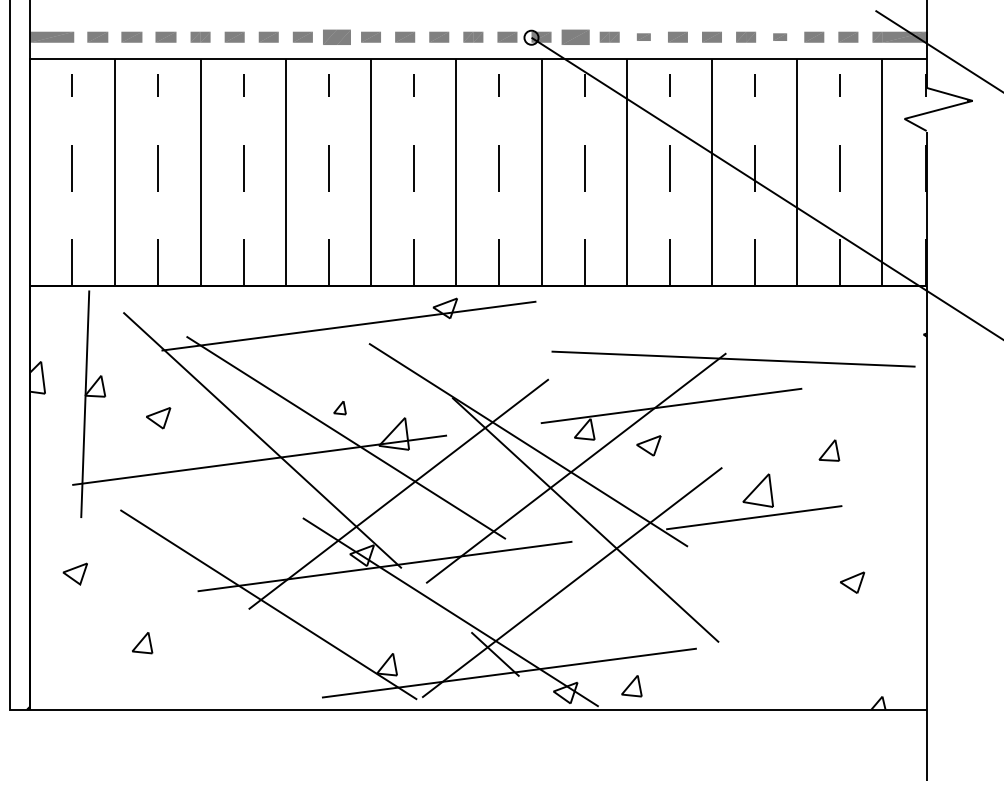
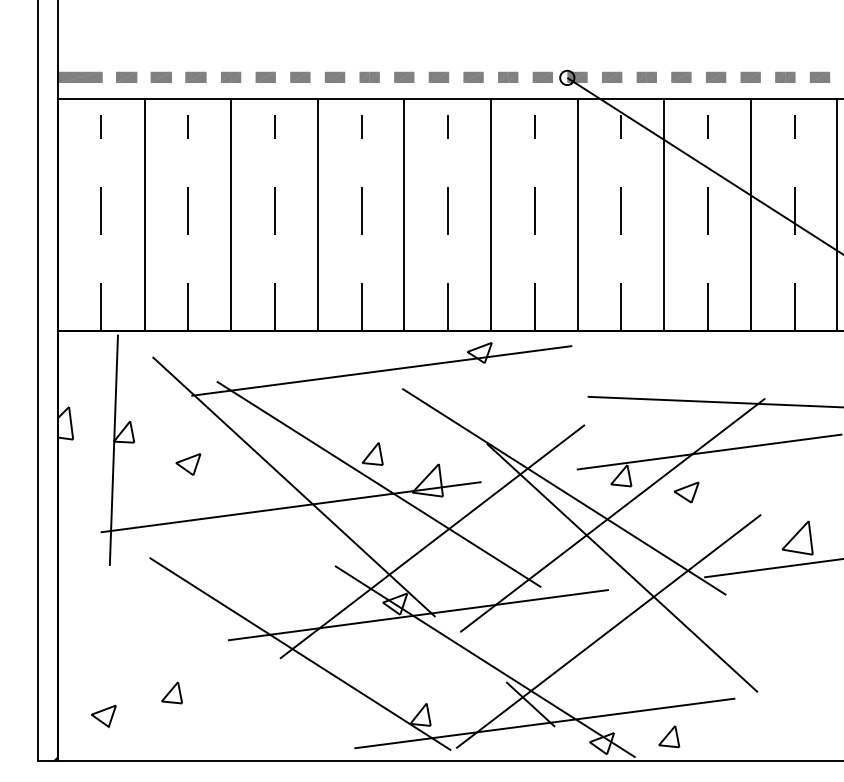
part: (336, 36) -> (369, 76), size x0.71
part: (575, 36) -> (612, 76), size x0.71
part: (643, 36) -> (681, 76), size x1.43
part: (779, 36) -> (819, 76), size x1.43
part: (339, 407) -> (372, 453), size x1.67
part: (74, 573) -> (102, 715), moved

